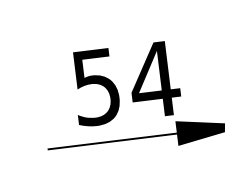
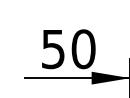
text: (154, 80) -> (83, 49), 54 -> 50

